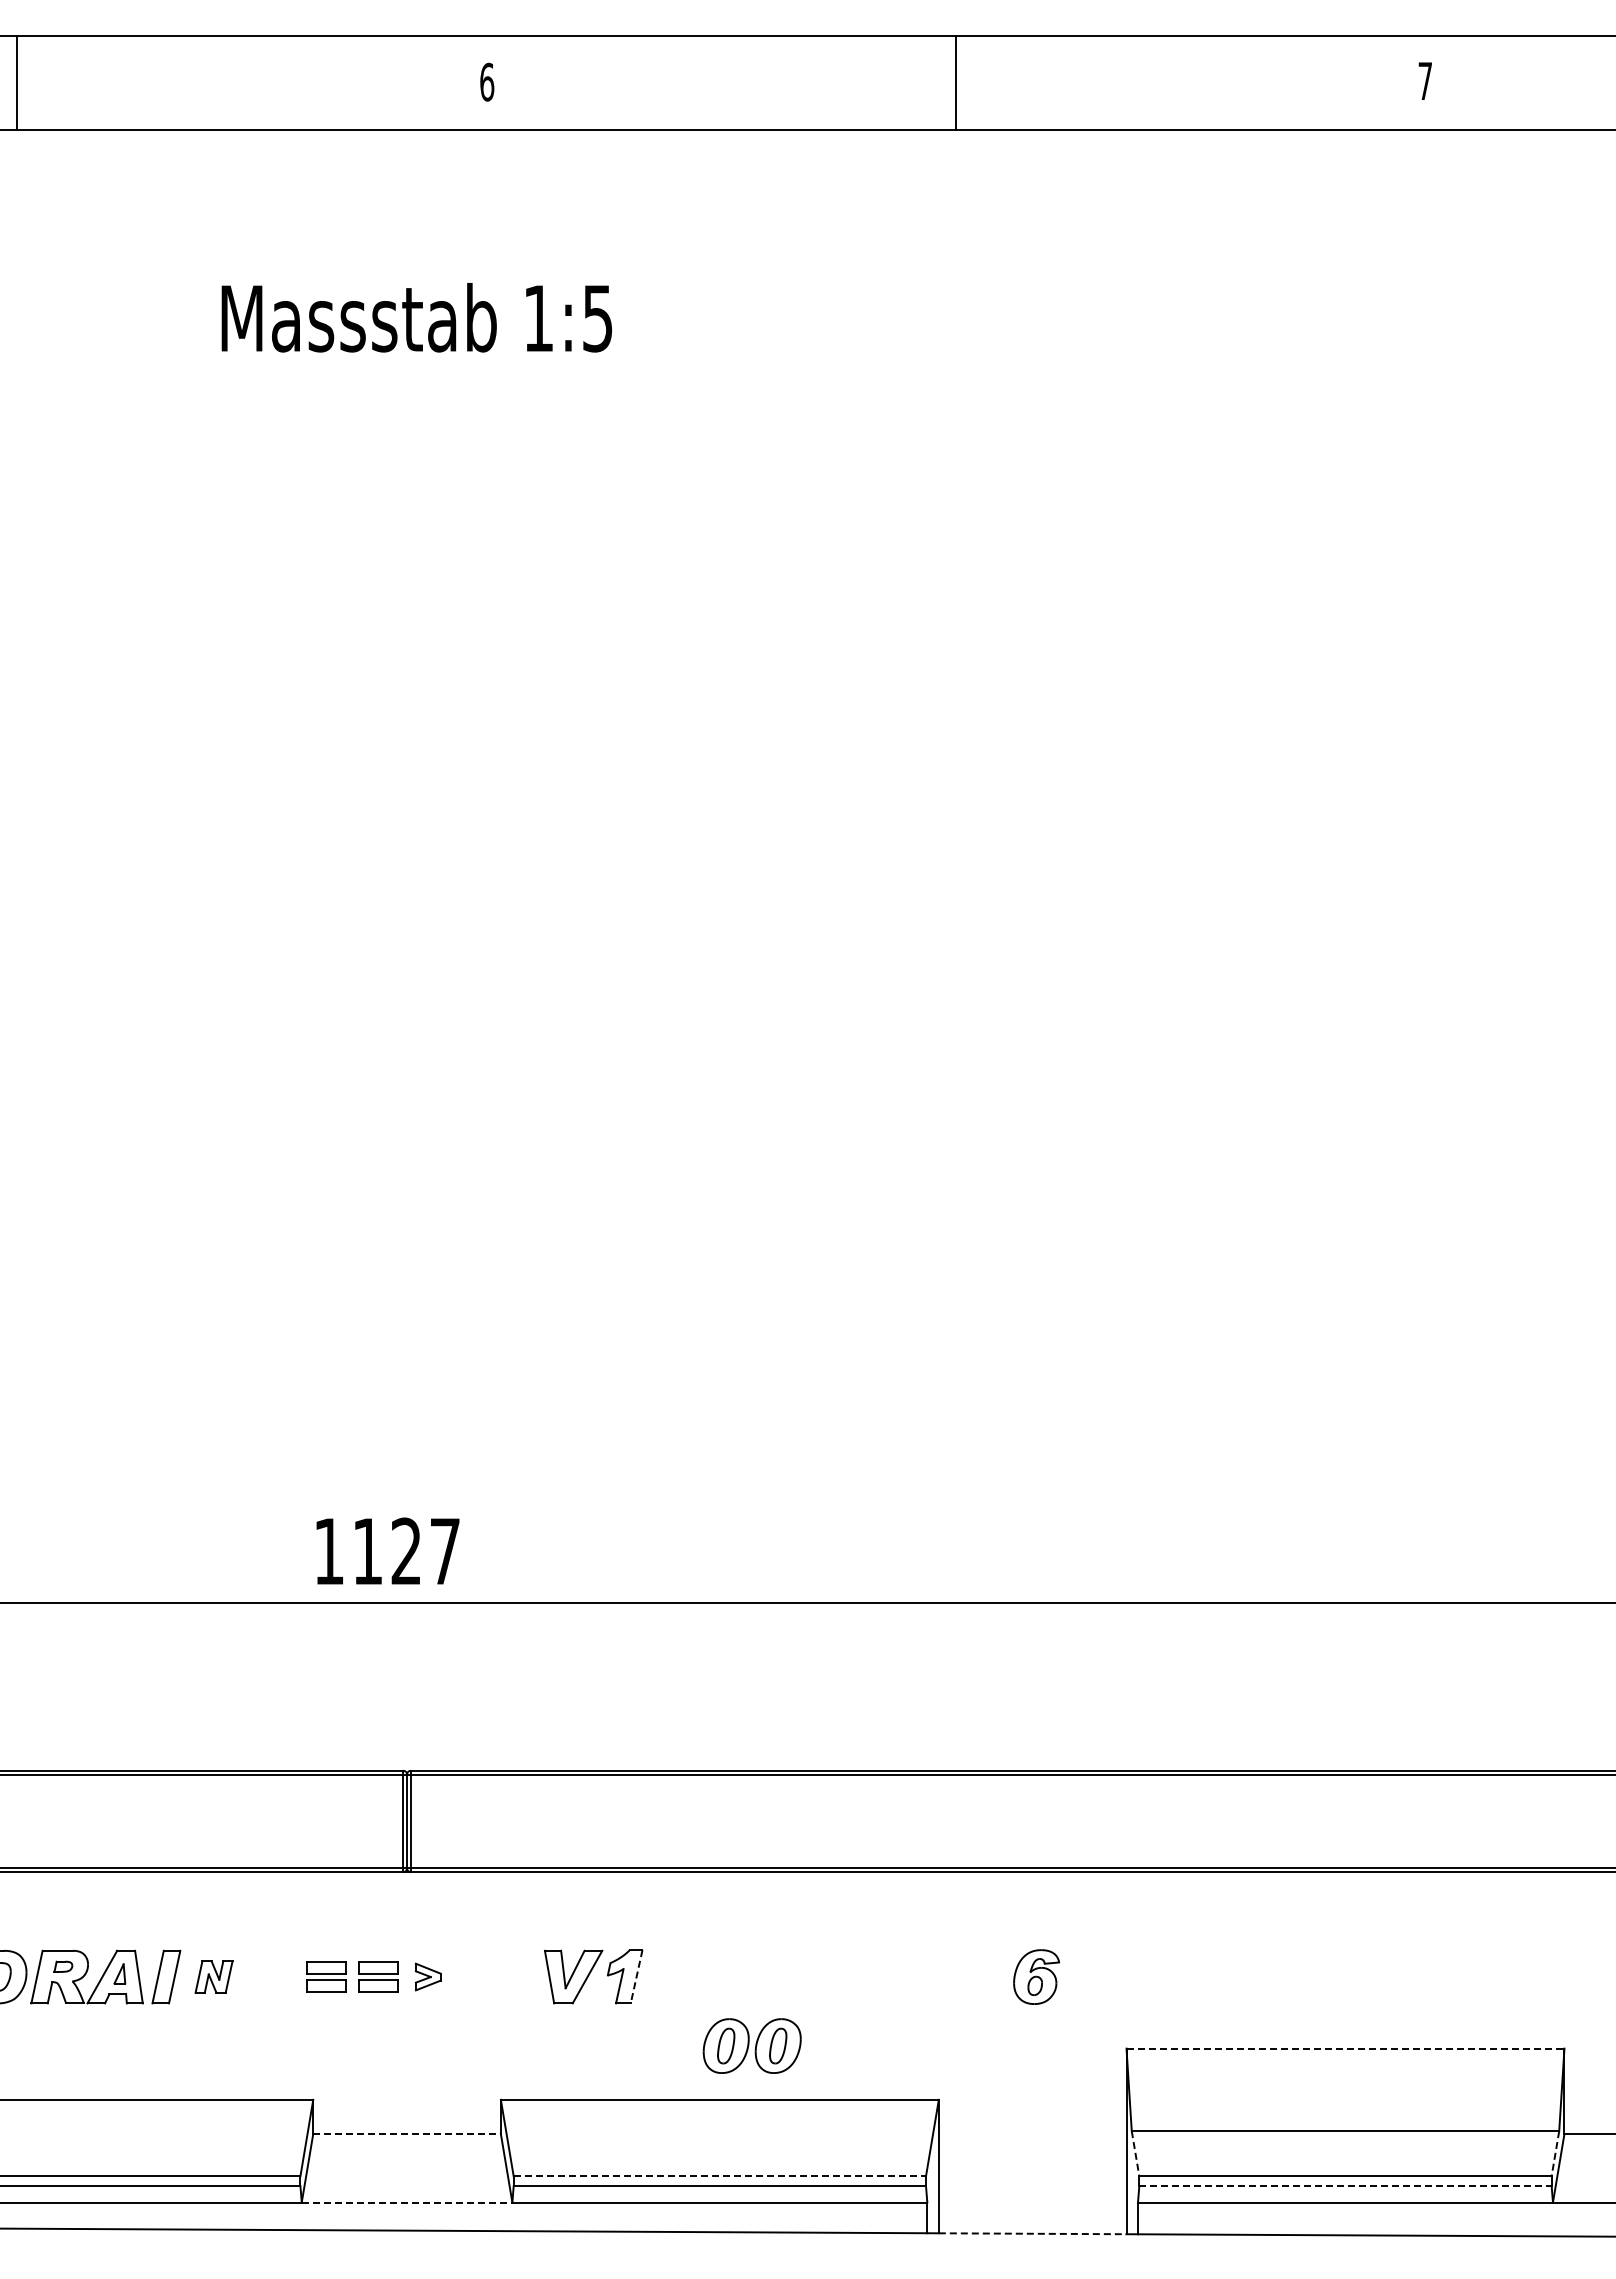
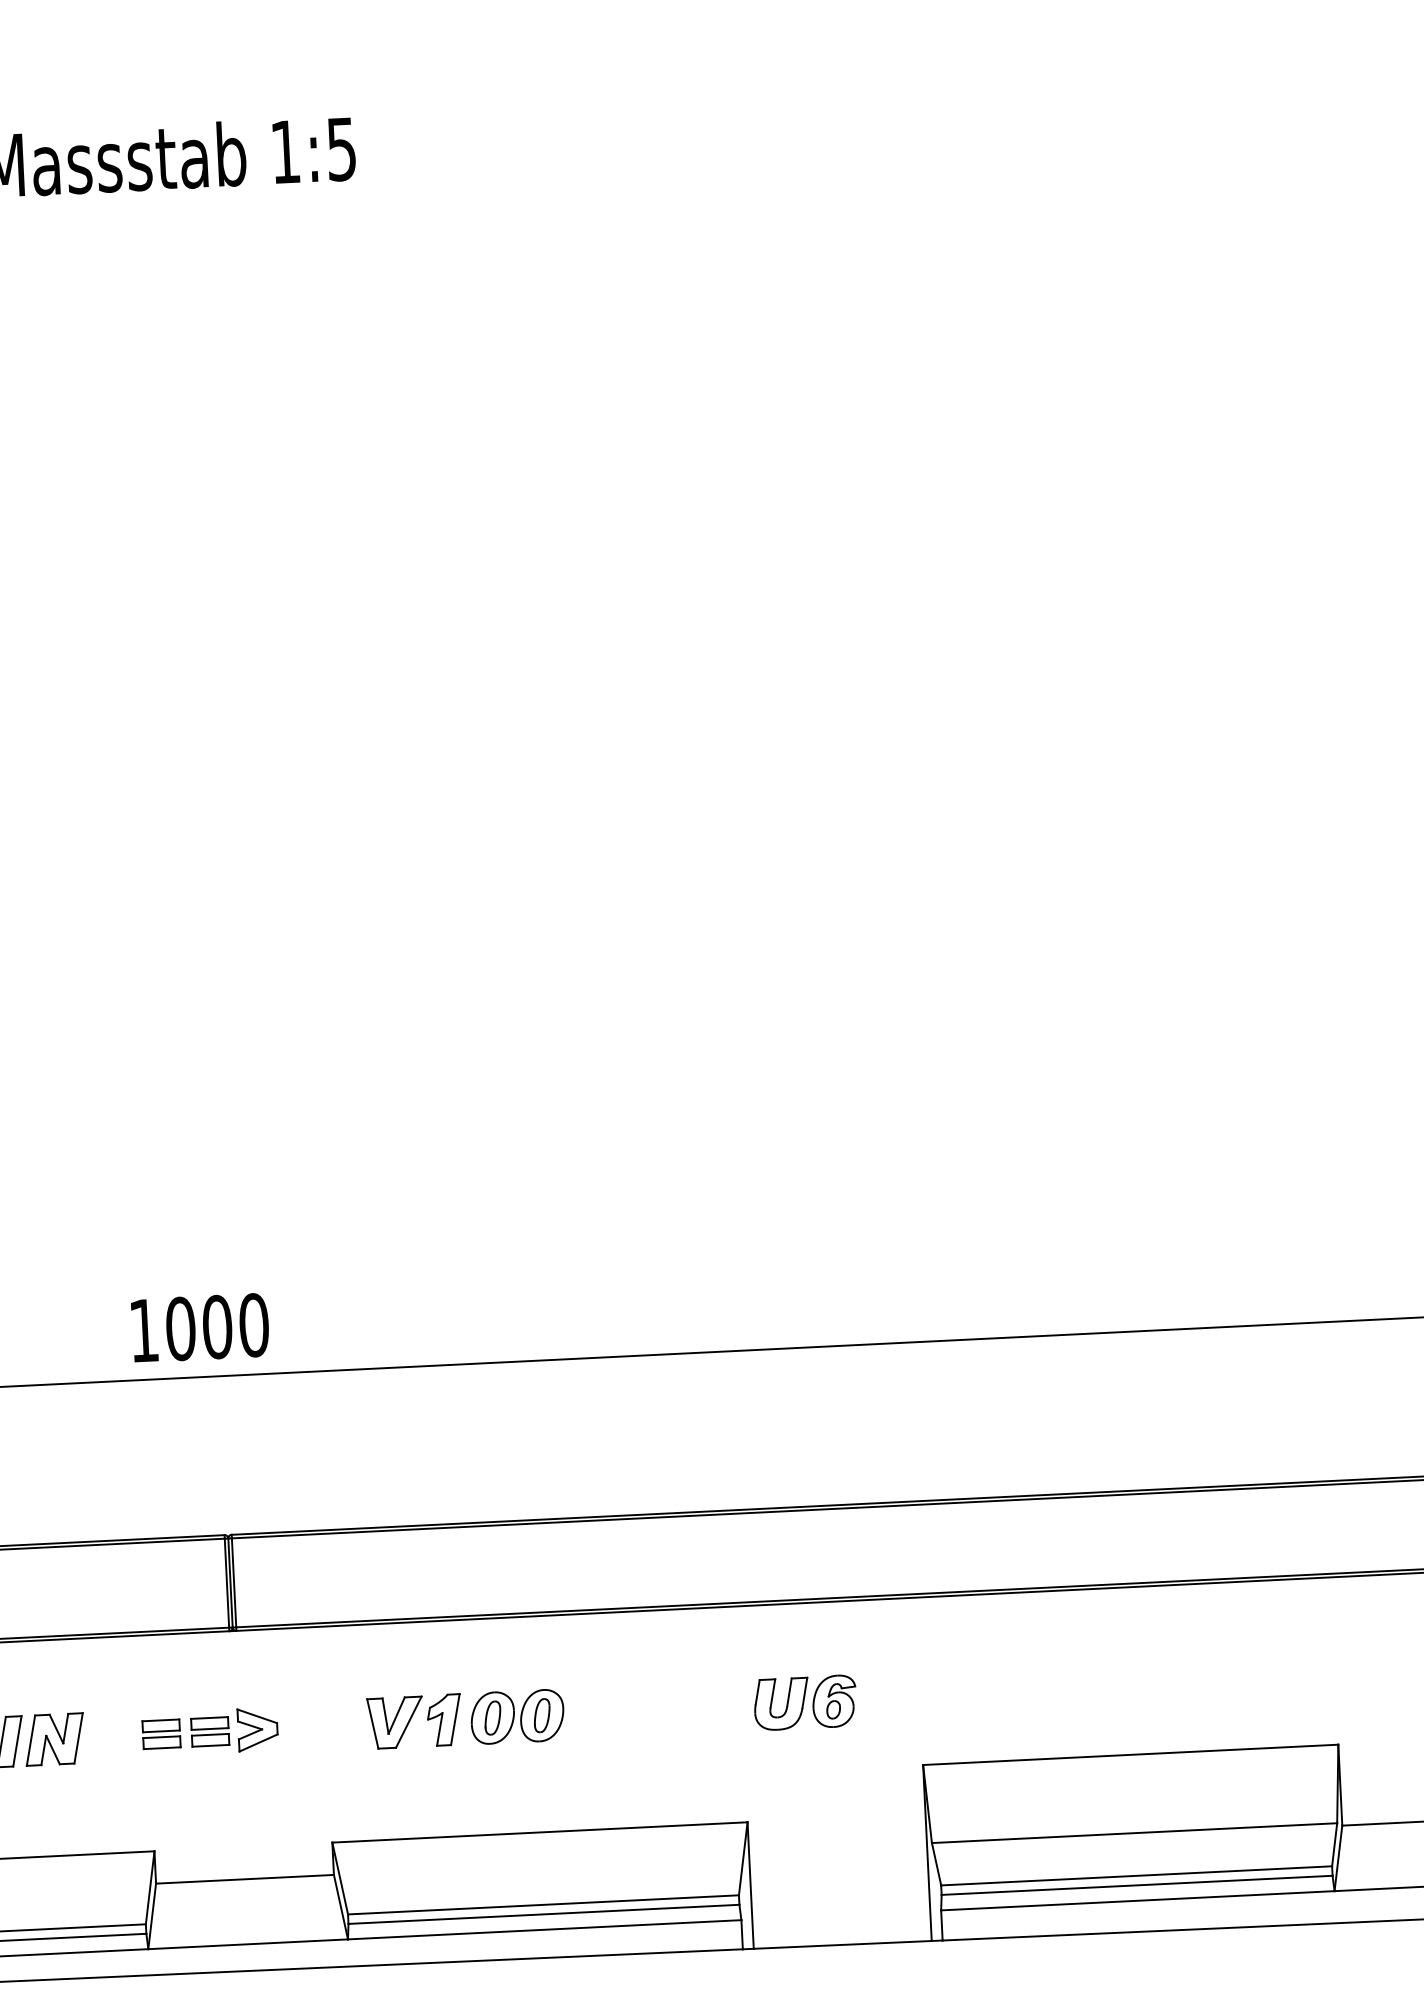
text: (406, 1551) -> (217, 1327), 1127 -> 1000
part: (213, 1976) -> (54, 1738), size x1.67
part: (427, 1976) -> (257, 1729), size x1.67
part: (980, 1976) -> (781, 1703), added
line: (636, 1977) -> (455, 1720), dashed -> solid
part: (751, 2045) -> (516, 1716), moved
line: (1345, 2048) -> (1130, 1754), dashed -> solid
line: (407, 2133) -> (245, 1878), dashed -> solid
line: (1135, 2153) -> (936, 1864), dashed -> solid
line: (1555, 2153) -> (1334, 1844), dashed -> solid
line: (720, 2176) -> (544, 1905), dashed -> solid
line: (1345, 2186) -> (1137, 1885), dashed -> solid
line: (407, 2202) -> (248, 1944), dashed -> solid
line: (1032, 2233) -> (842, 1944), dashed -> solid

